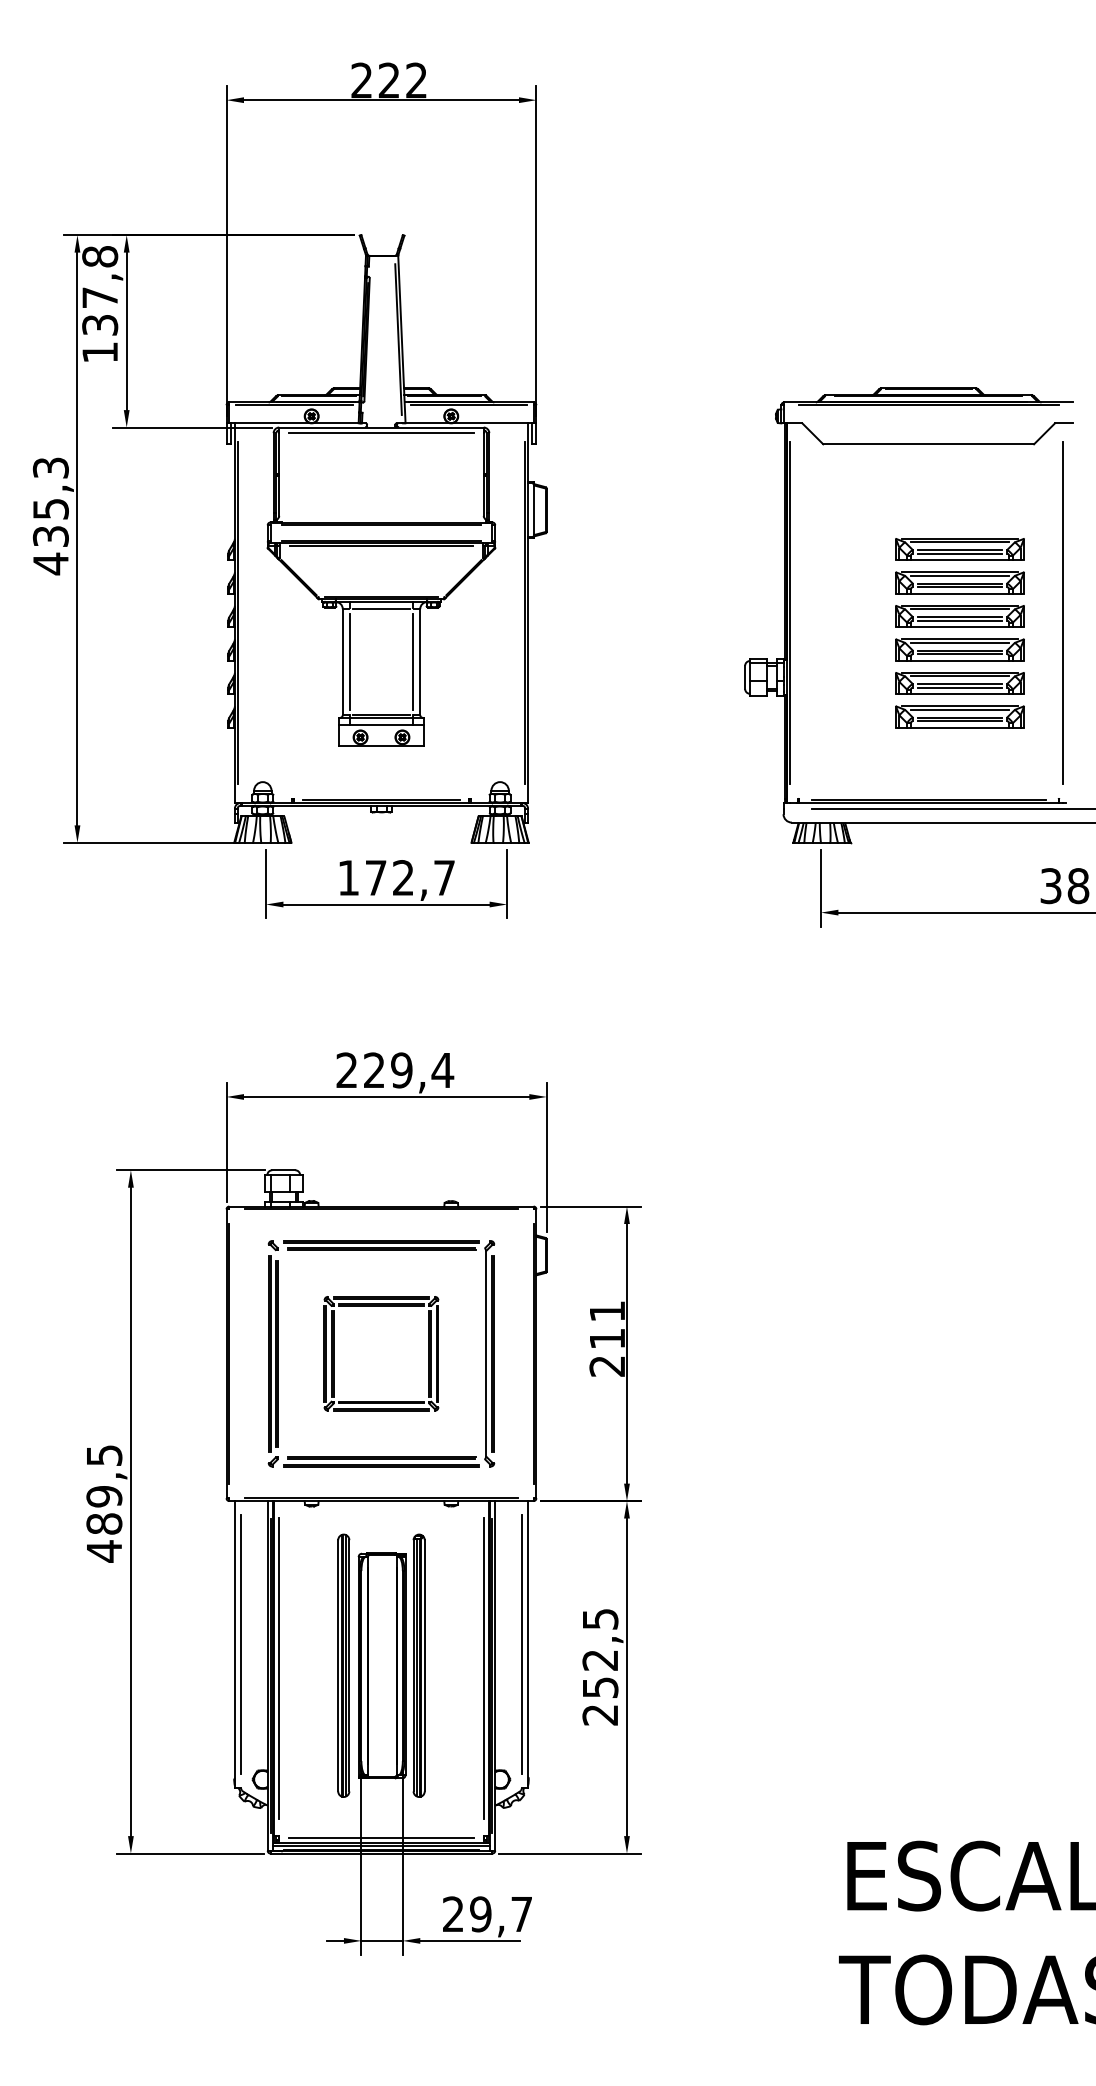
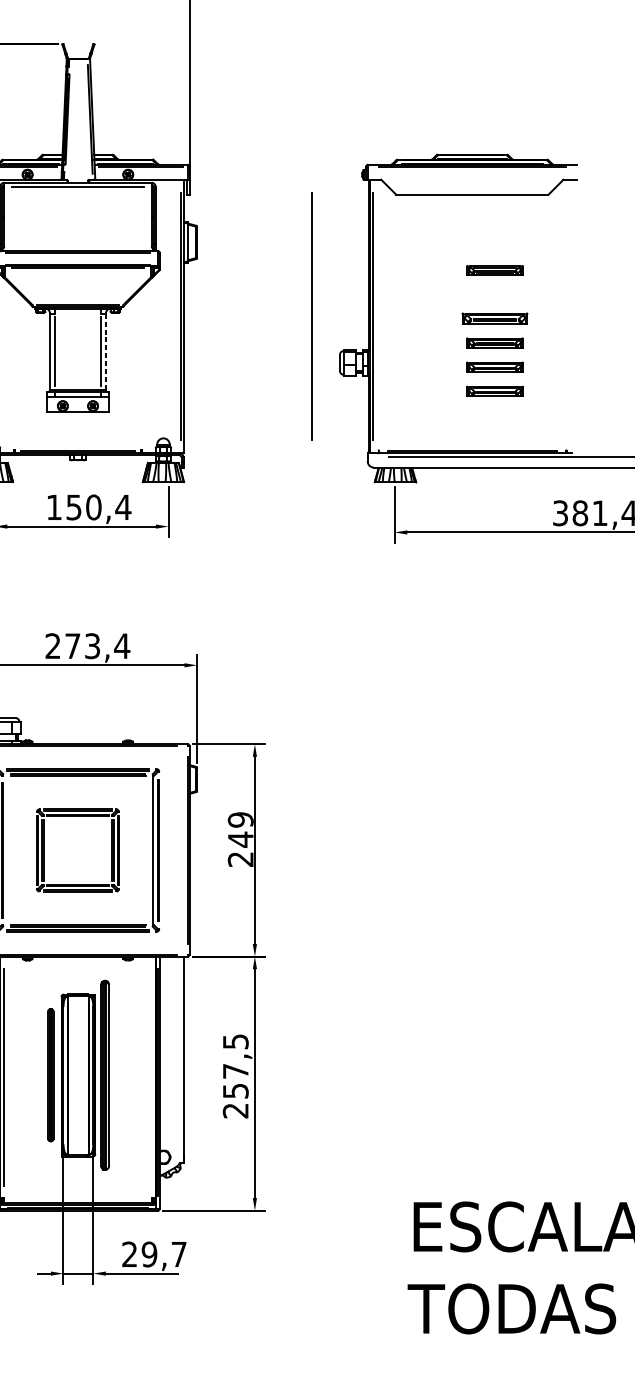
part: (959, 549) -> (494, 270), size x0.6
part: (959, 582) -> (494, 294), removed
line: (381, 609) -> (77, 313), removed
line: (1062, 612) -> (312, 316), moved
part: (959, 616) -> (494, 318), size x0.7
part: (959, 649) -> (494, 342), size x0.6
line: (420, 661) -> (106, 351), solid -> dashed
part: (959, 683) -> (494, 367), size x0.6
part: (959, 716) -> (494, 391), size x0.6
text: (410, 878) -> (98, 507), 172,7 -> 150,4
text: (388, 1070) -> (83, 646), 229,4 -> 273,4
text: (607, 1325) -> (240, 830), 211 -> 249
line: (522, 1644) -> (179, 1059), removed
text: (599, 1660) -> (235, 1071), 252,5 -> 257,5
part: (343, 1665) -> (50, 1075), size x0.7
line: (483, 1668) -> (151, 1077), removed
line: (381, 1837) -> (77, 1199), removed

